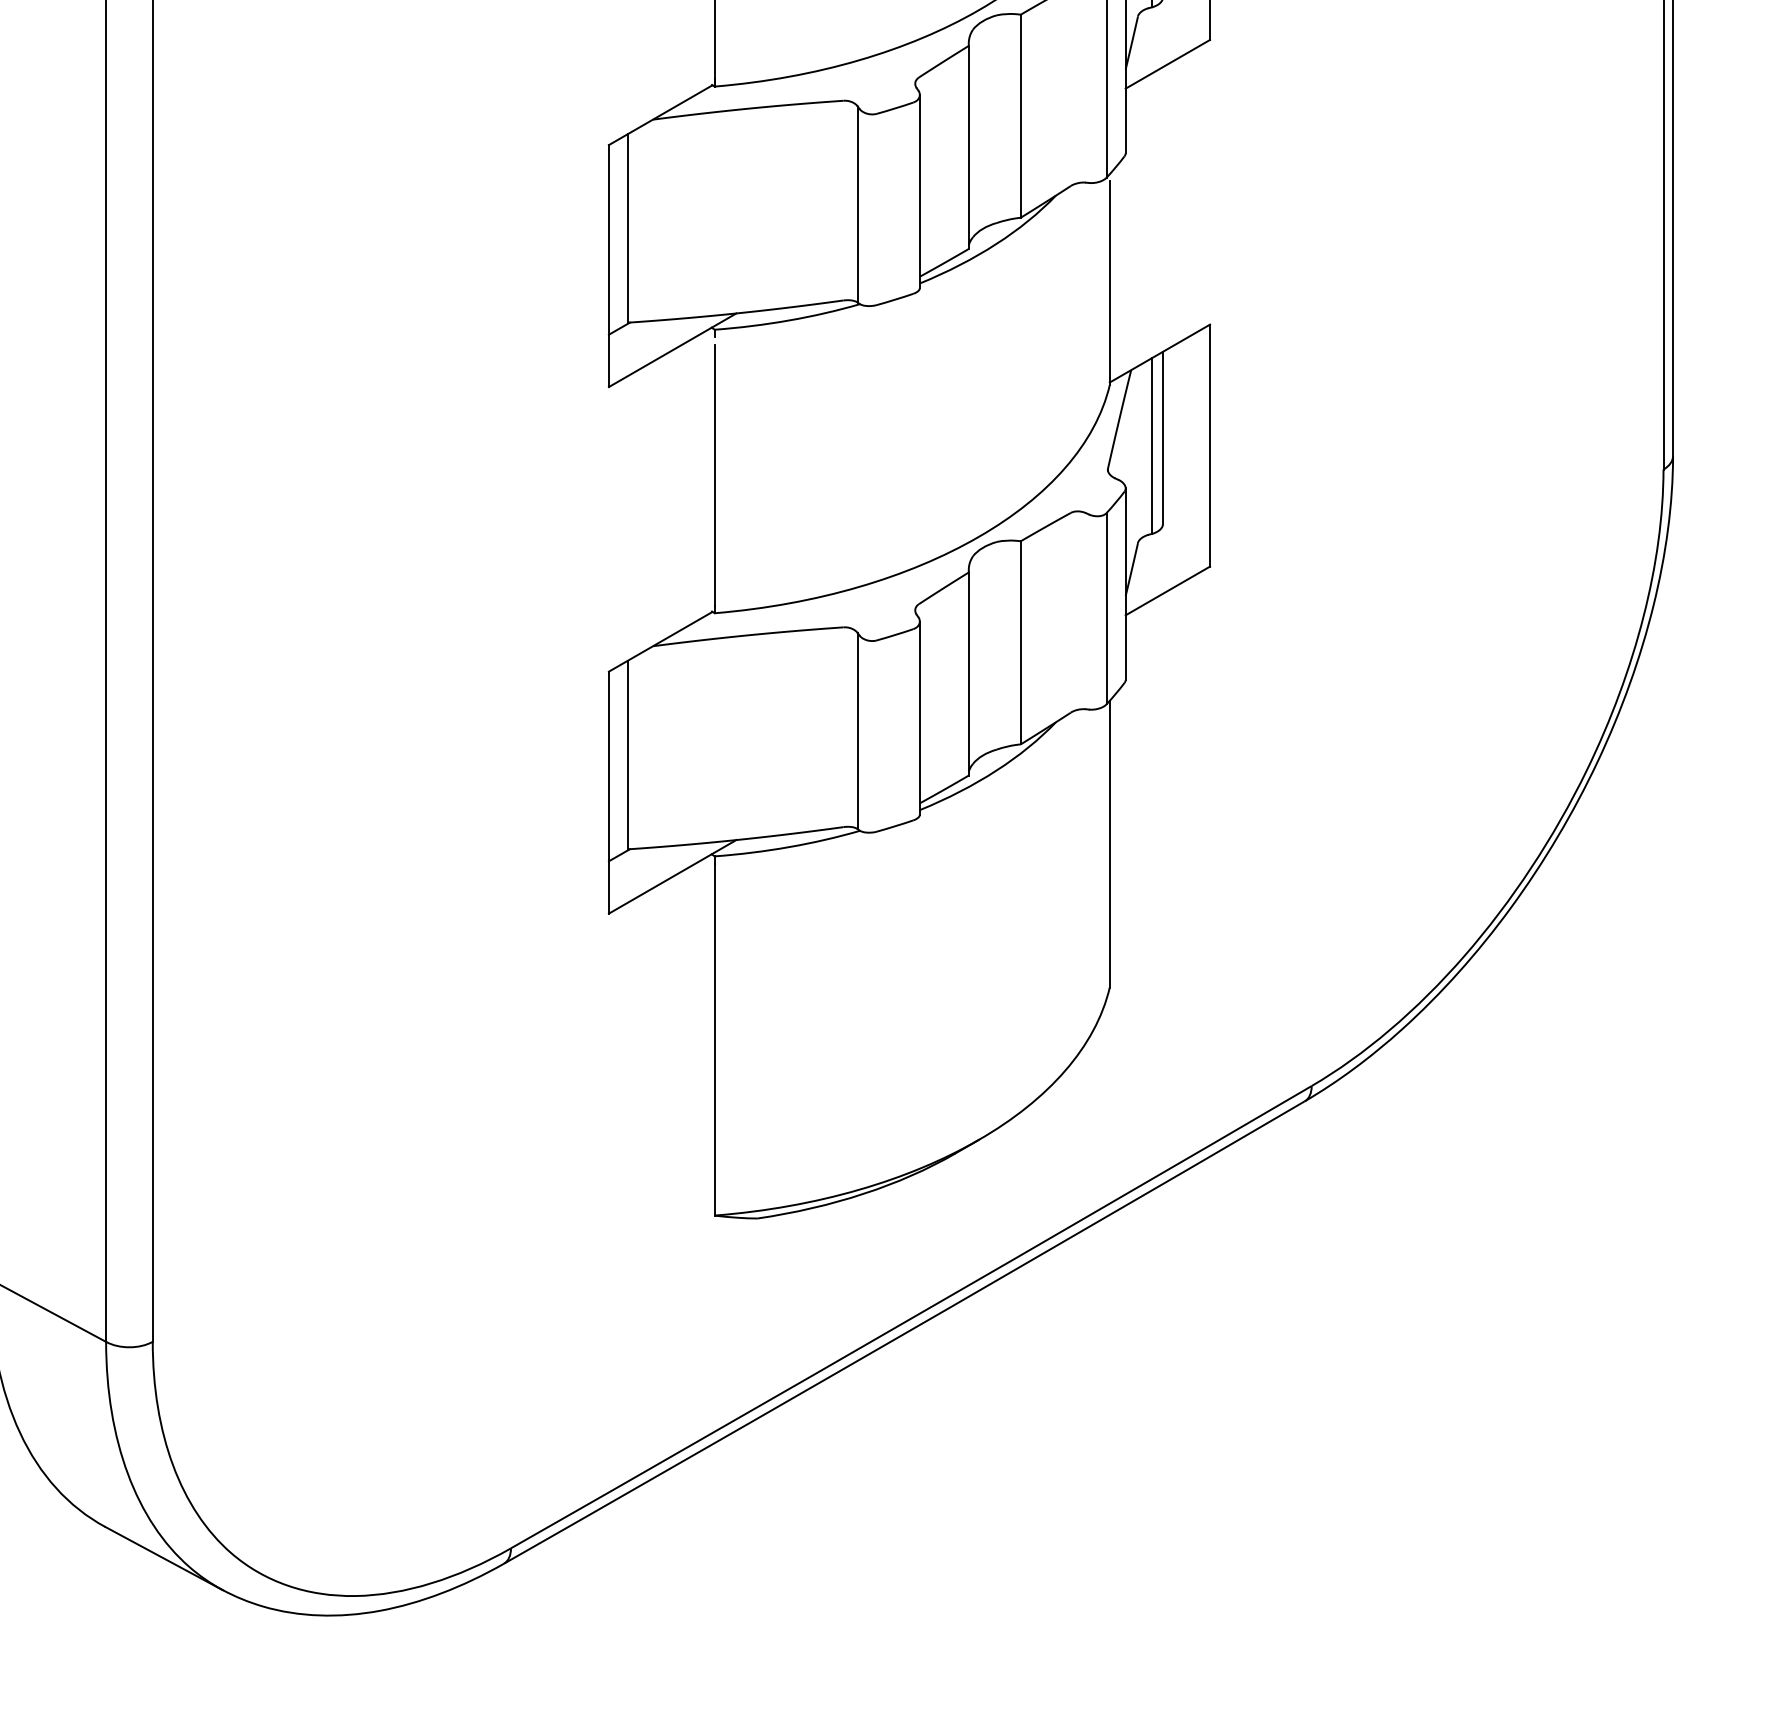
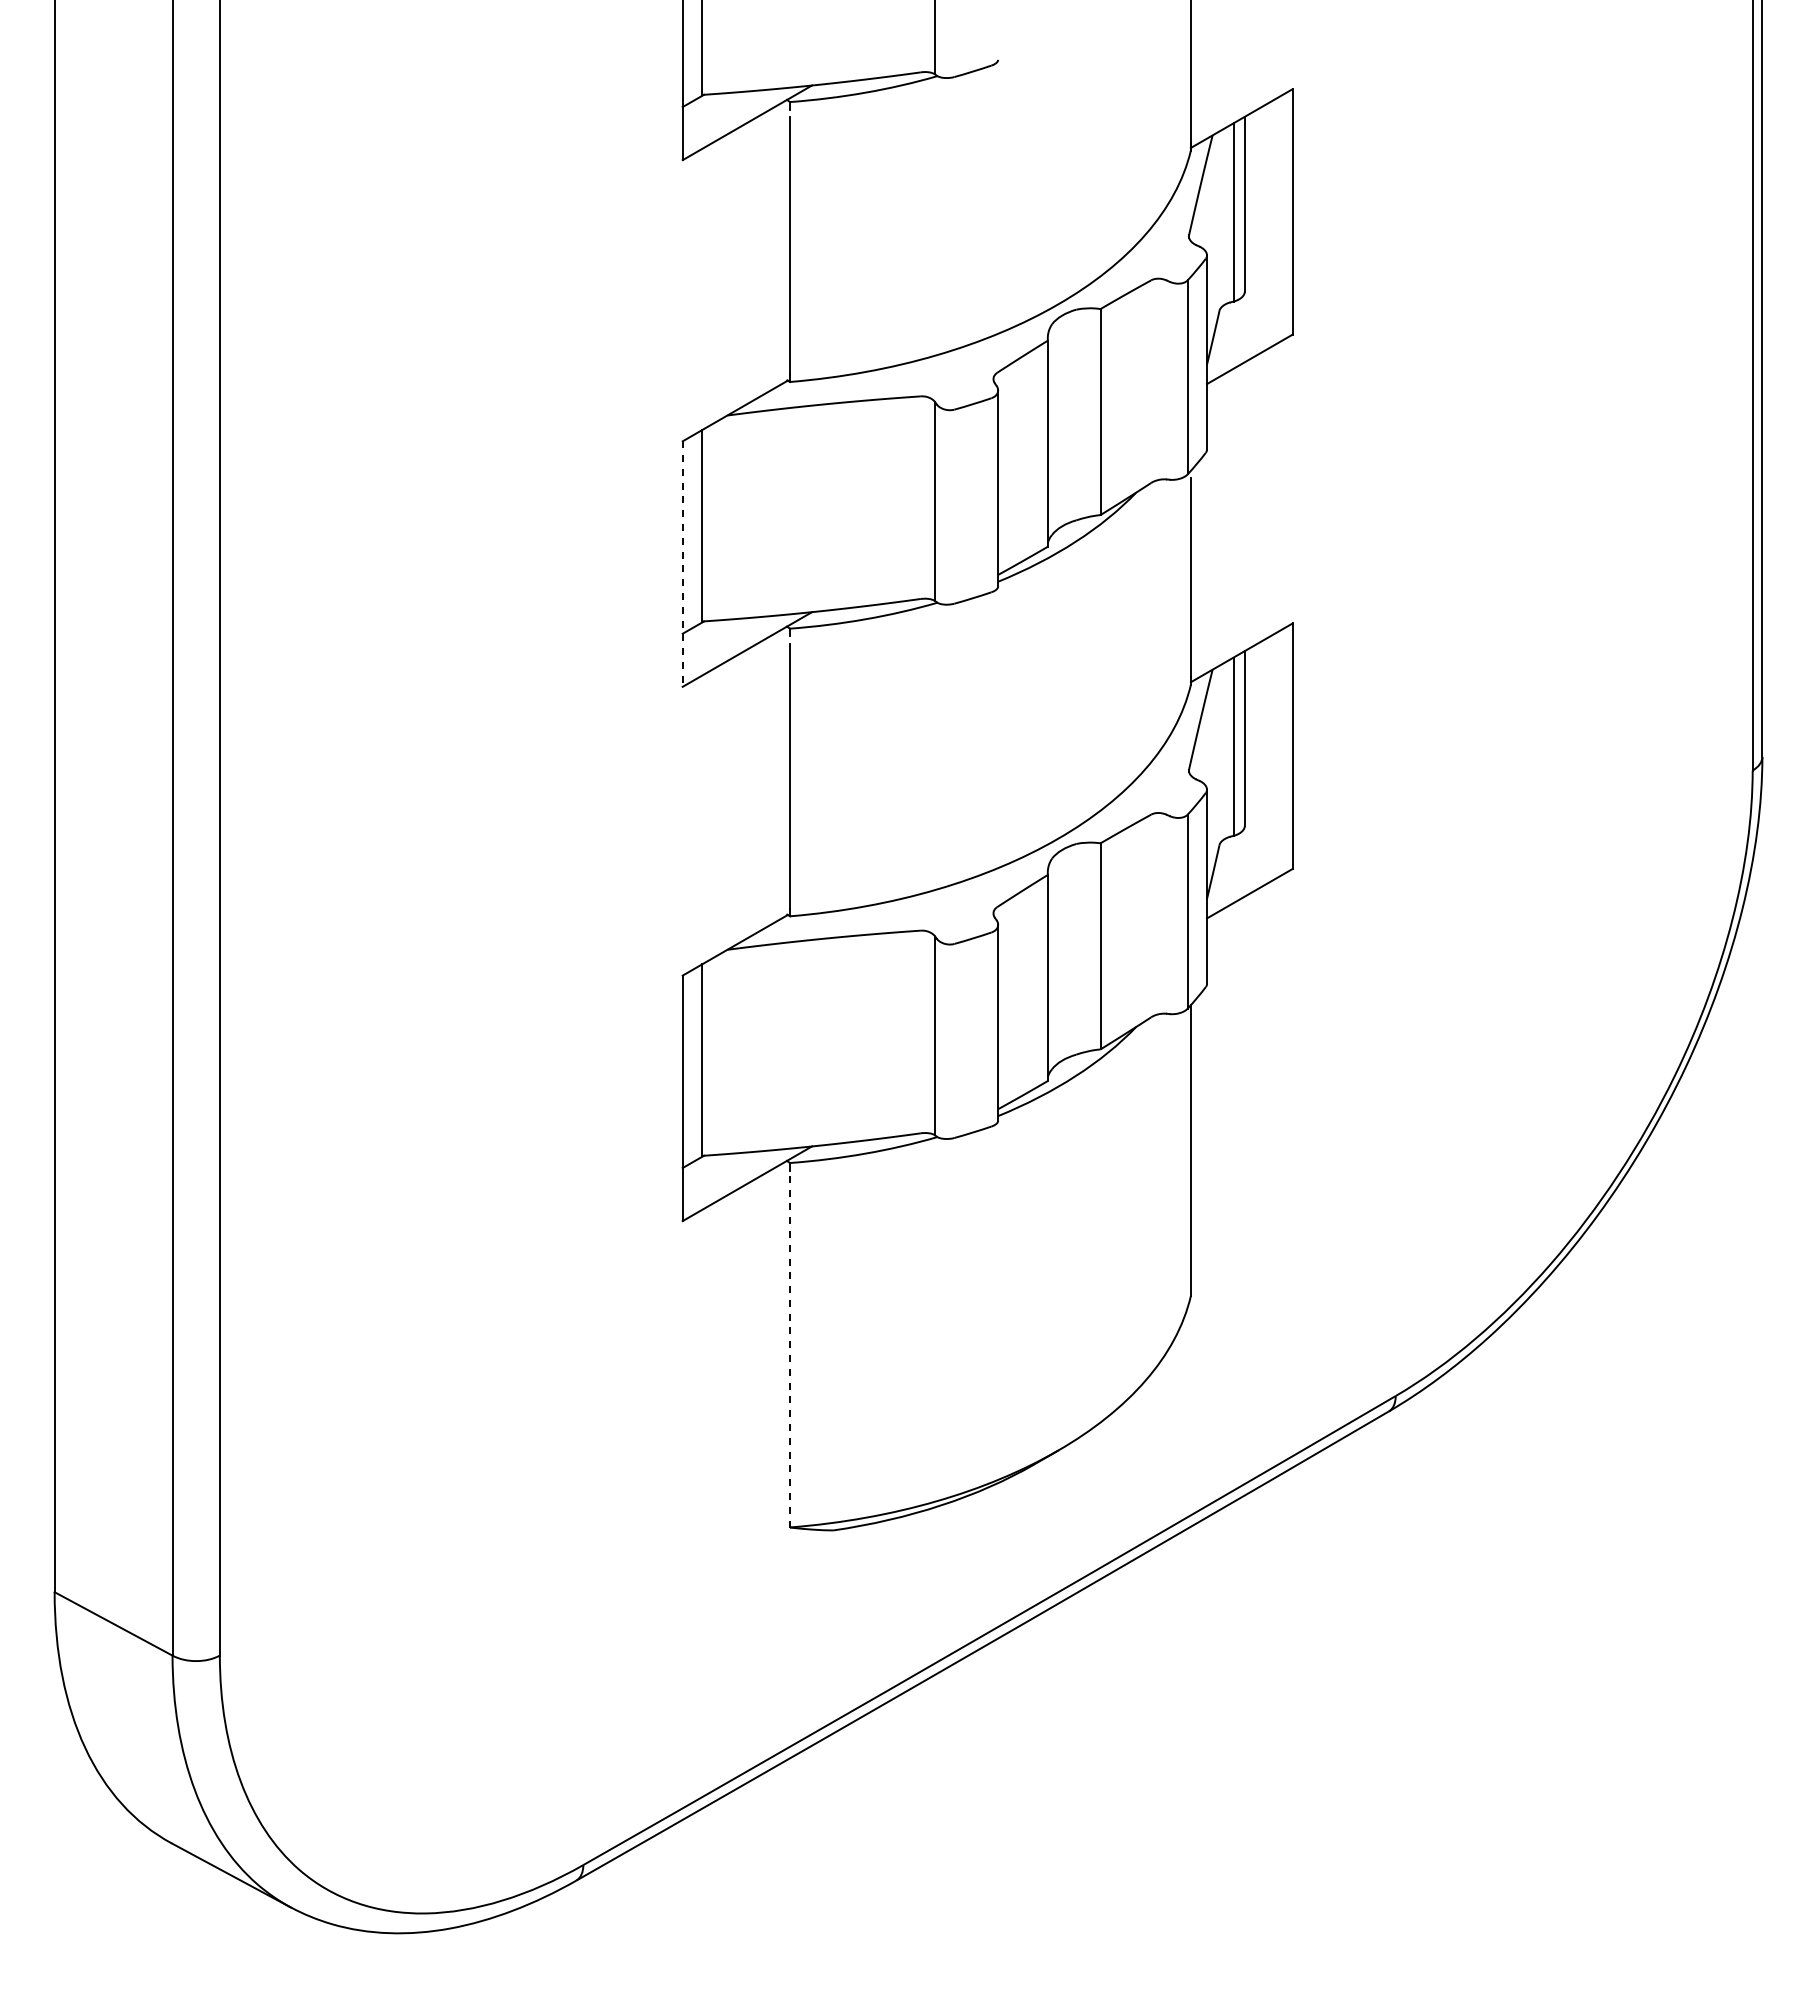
line: (608, 266) -> (682, 564), solid -> dashed
line: (715, 1039) -> (790, 1348), solid -> dashed

